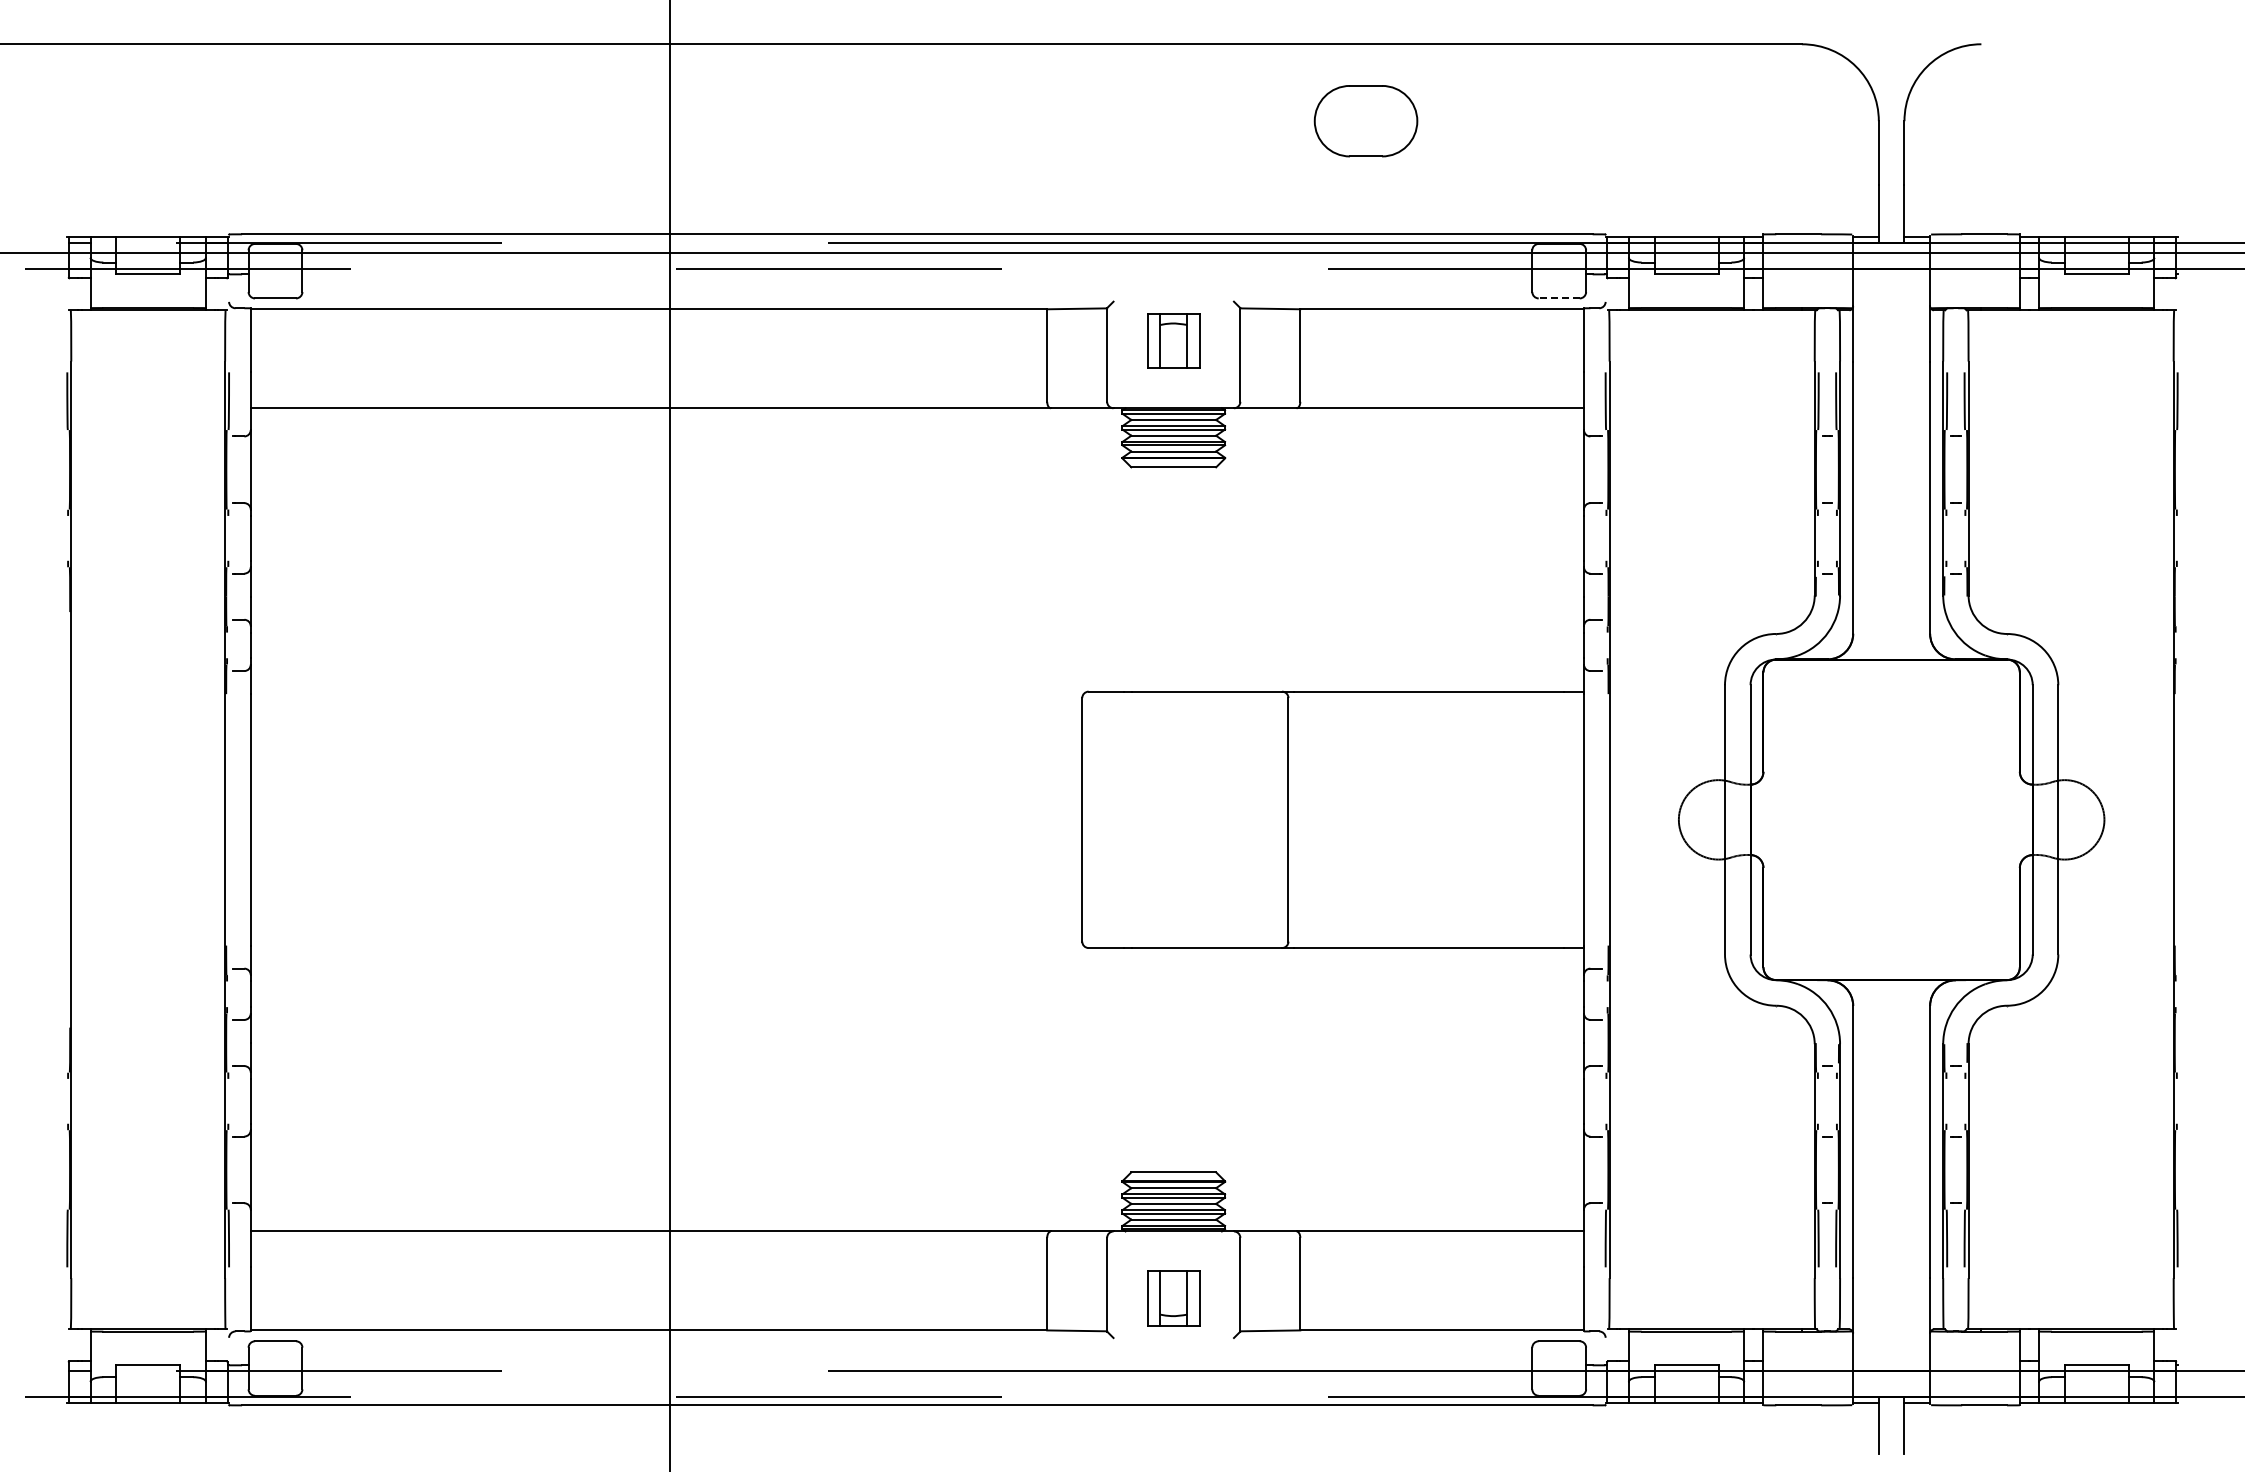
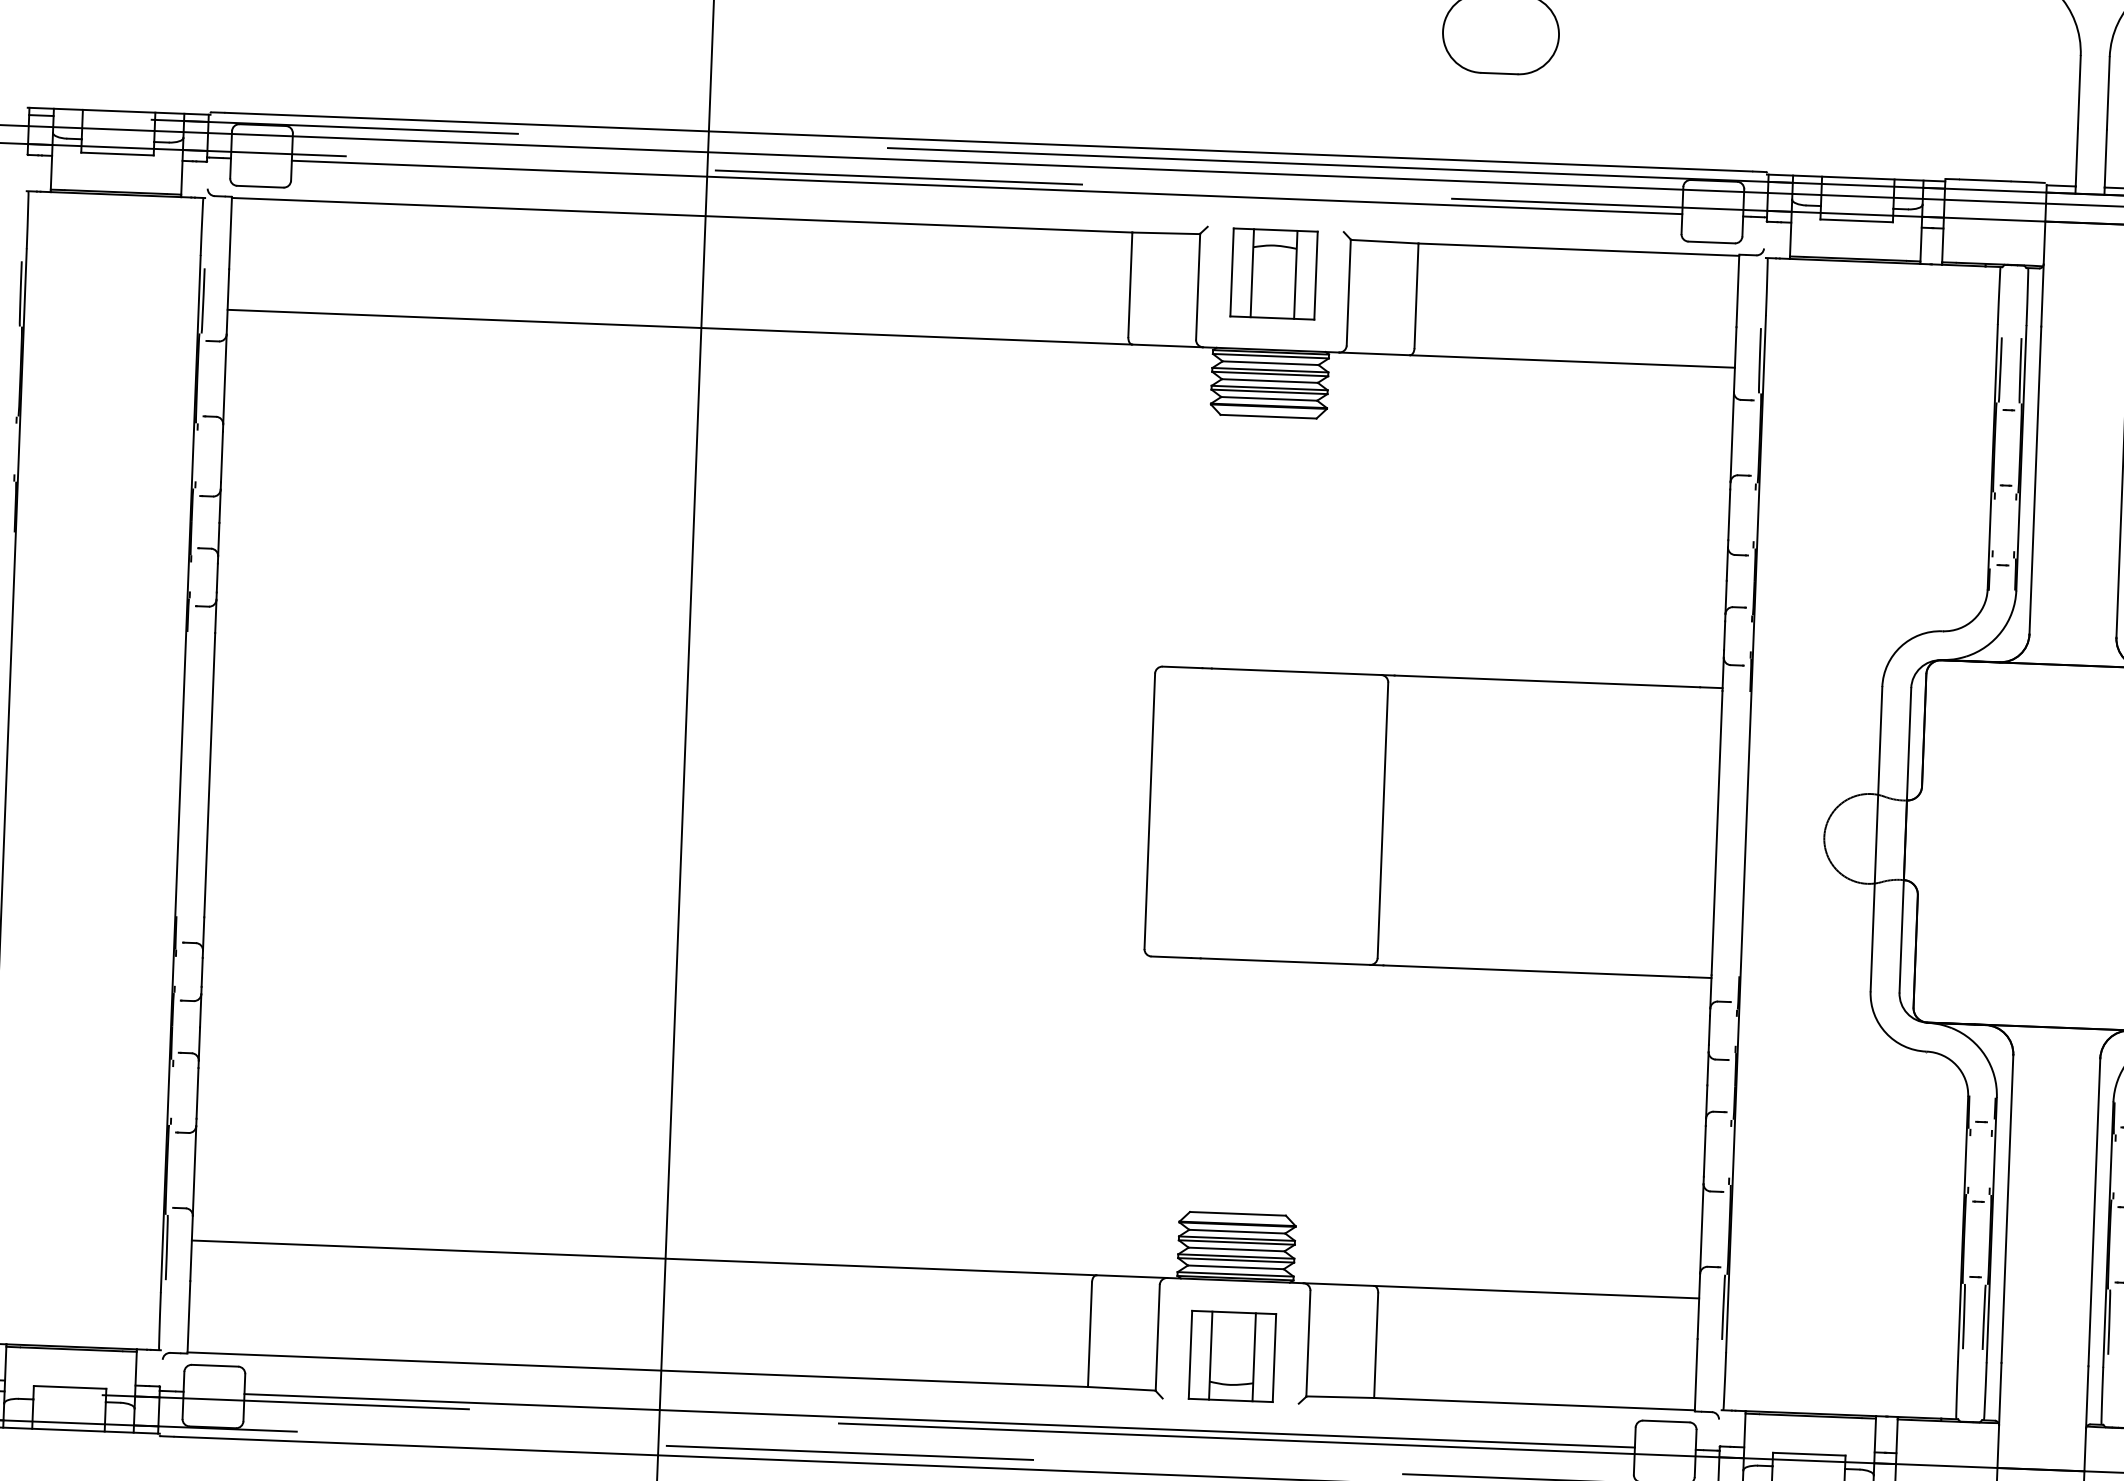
line: (917, 274) -> (987, 187), added
line: (1559, 298) -> (1712, 242), dashed -> solid
part: (1173, 340) -> (1273, 273), size x1.43
part: (1173, 1298) -> (1232, 1356), size x1.43
line: (917, 1365) -> (939, 1421), added

